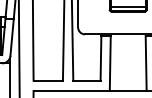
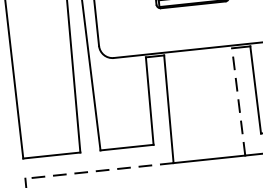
line: (146, 63) -> (239, 102), solid -> dashed
line: (71, 91) -> (99, 171), solid -> dashed

